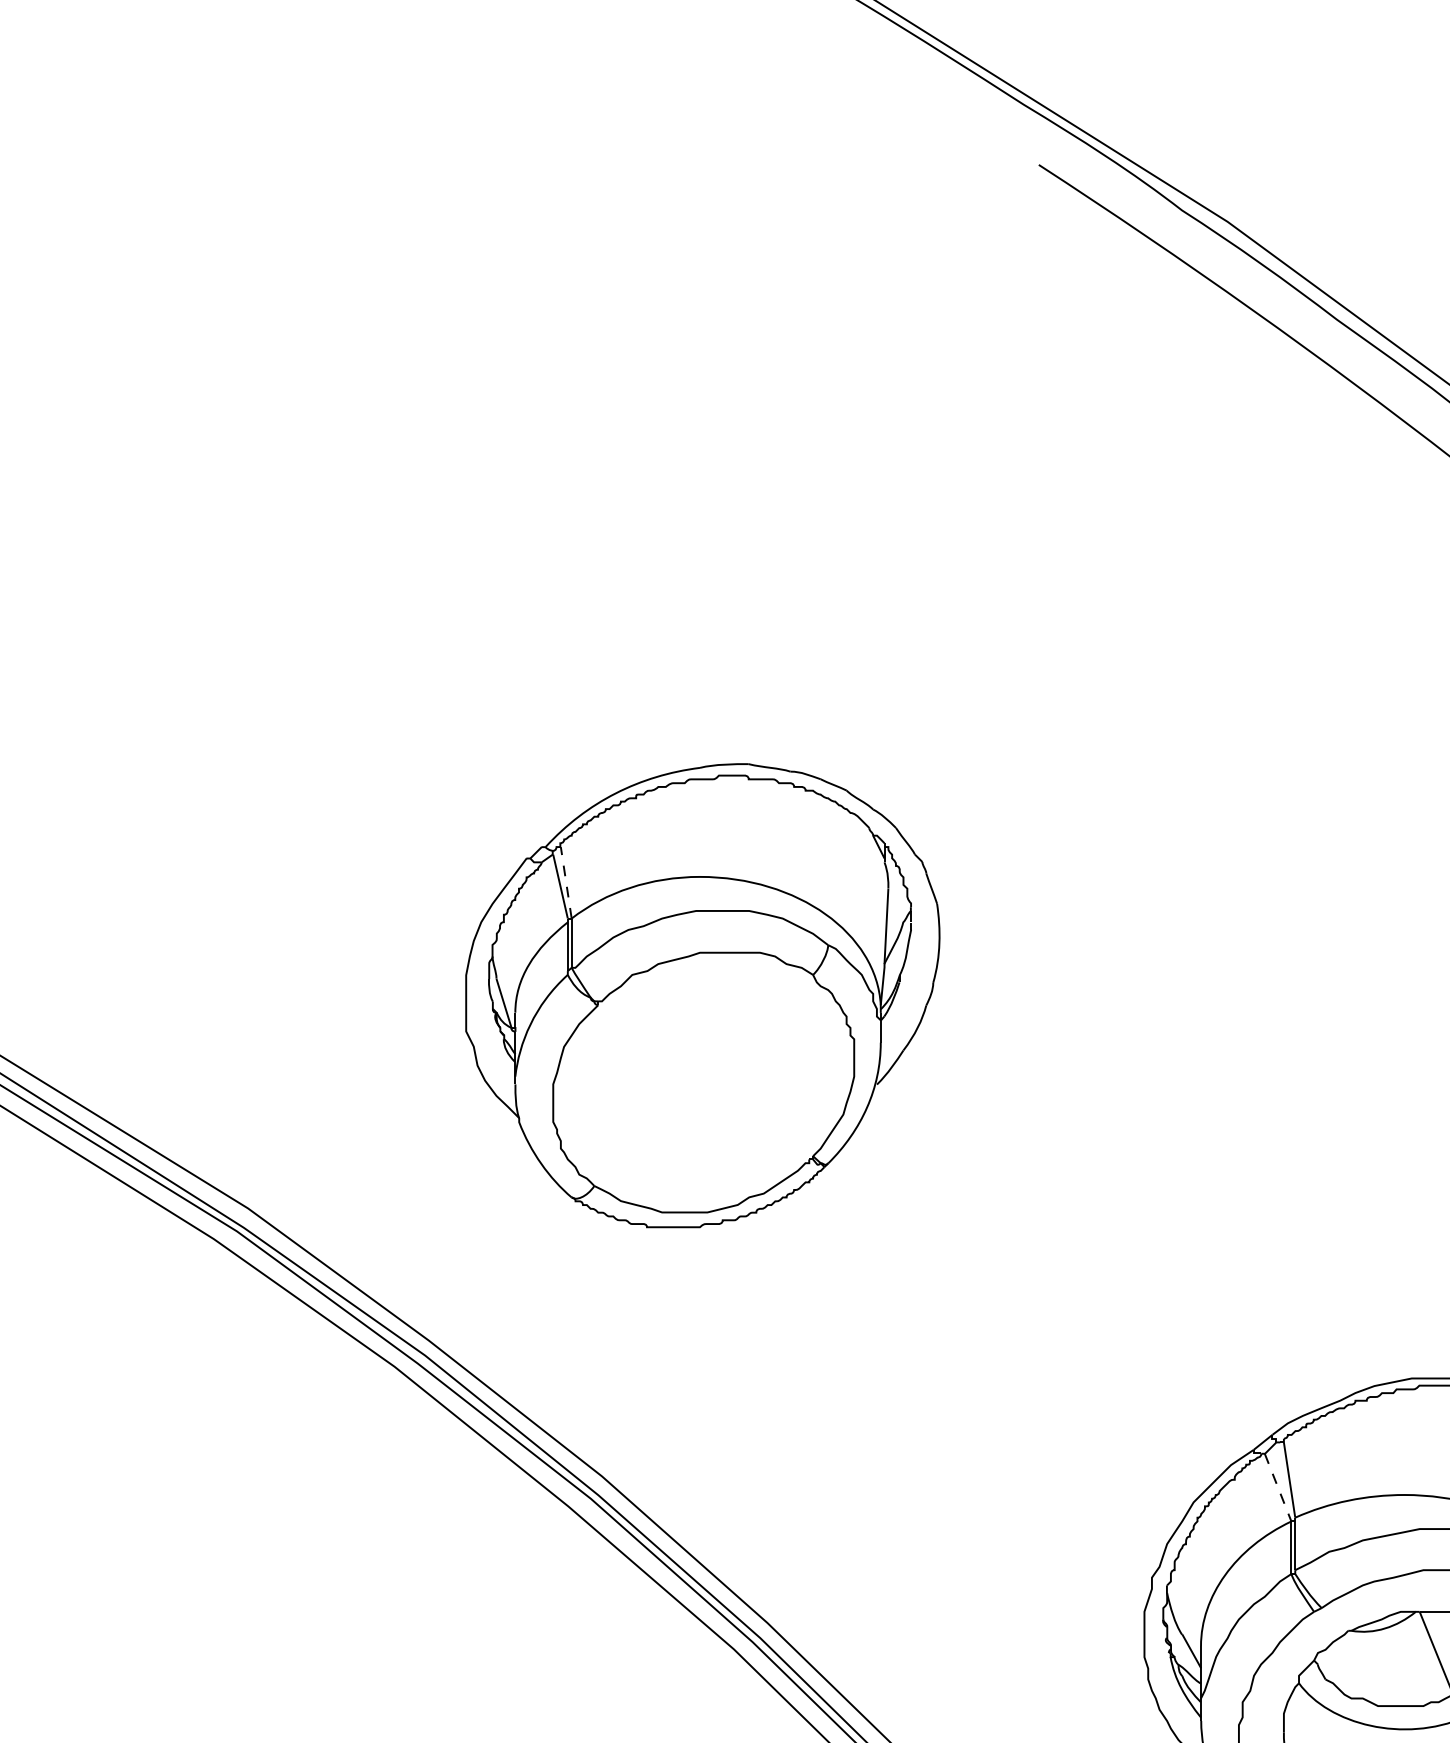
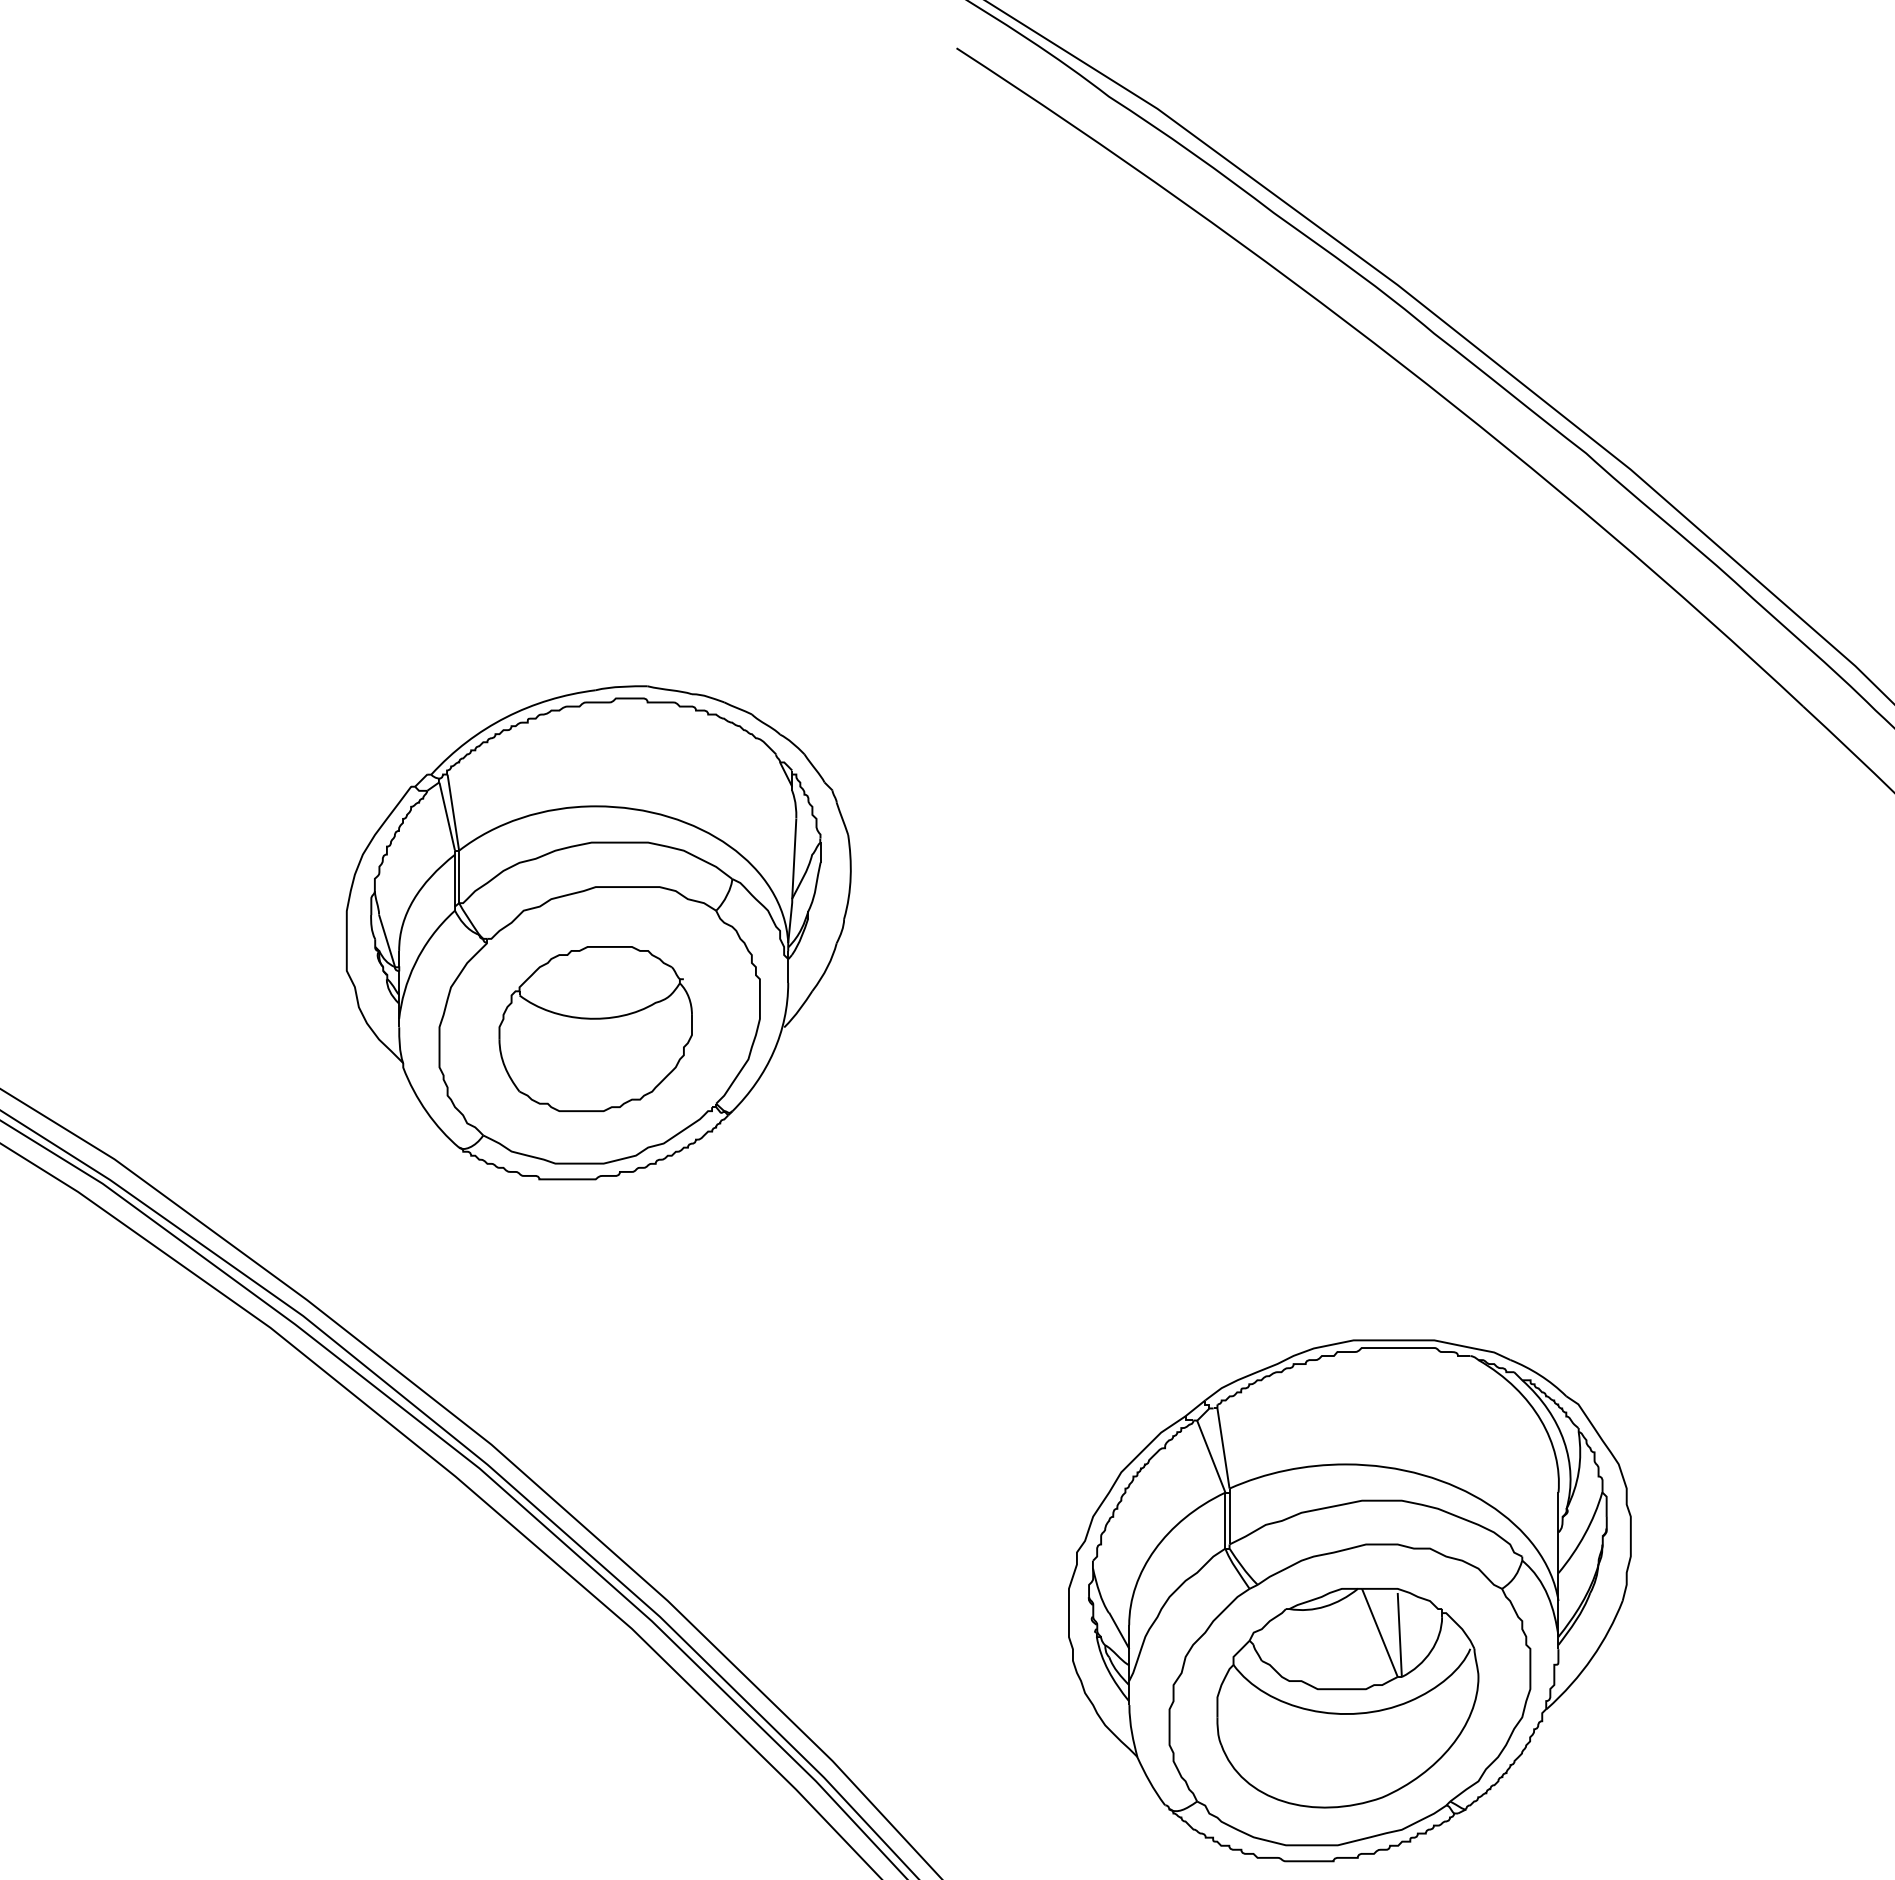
line: (566, 882) -> (453, 812), dashed -> solid
part: (699, 1086) -> (595, 1029), added
line: (1278, 1487) -> (1211, 1456), dashed -> solid

